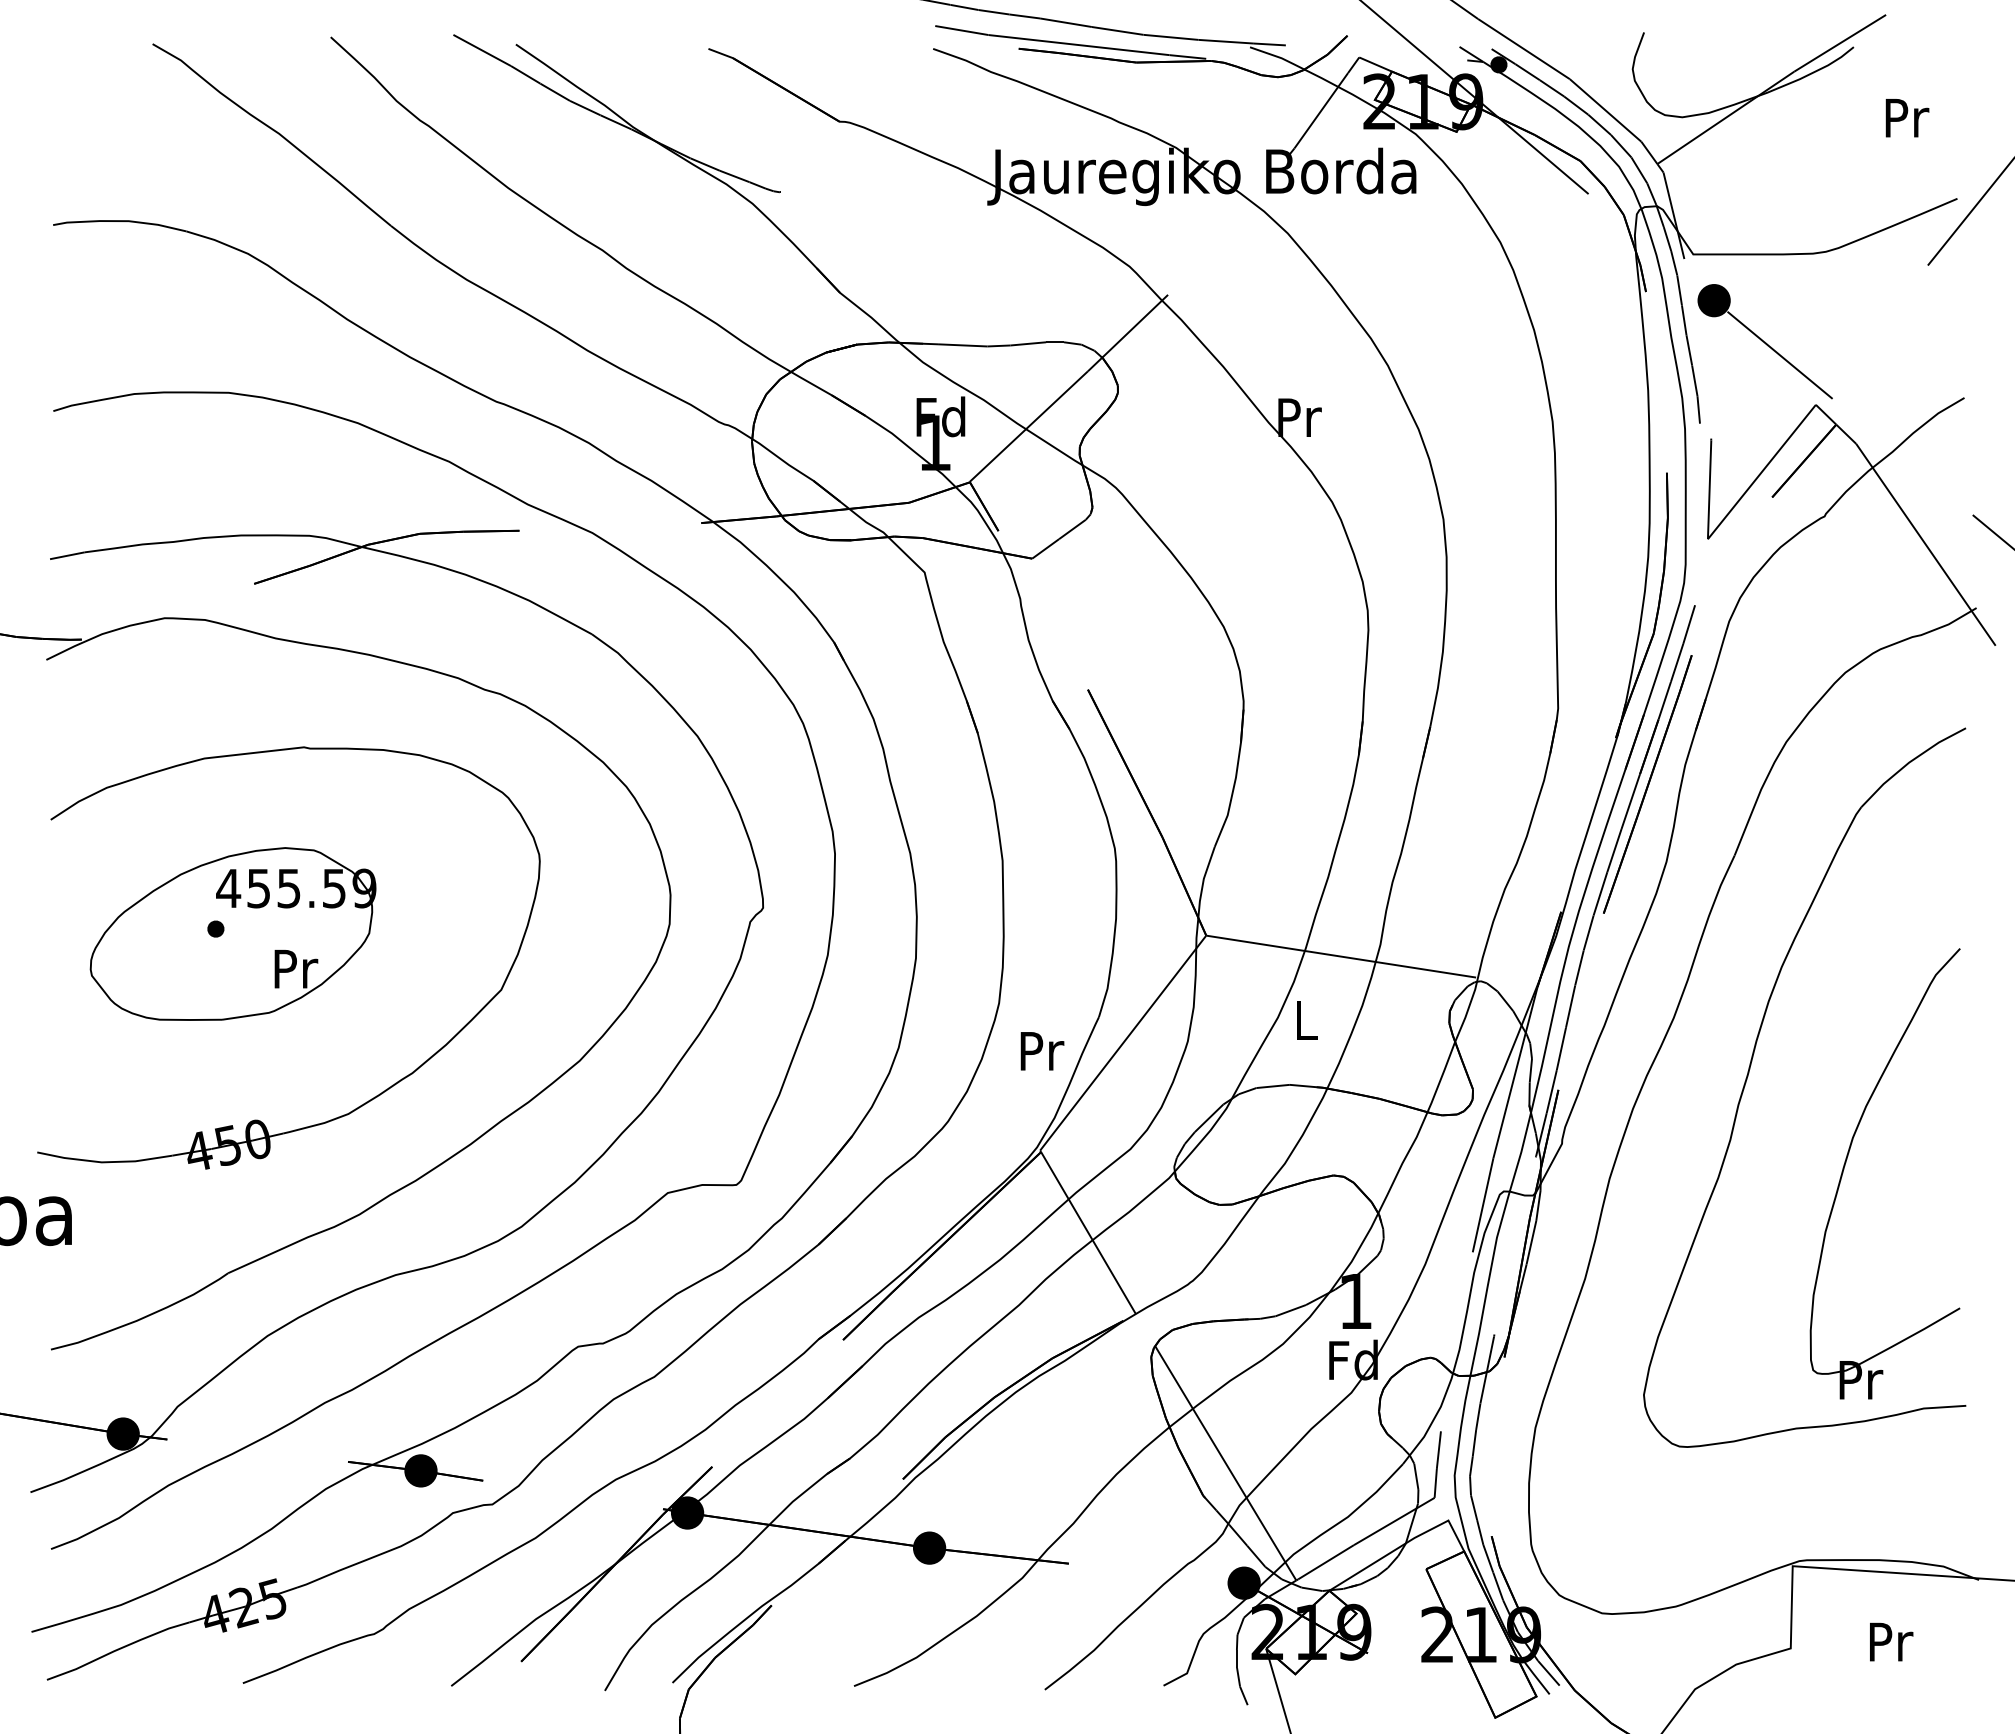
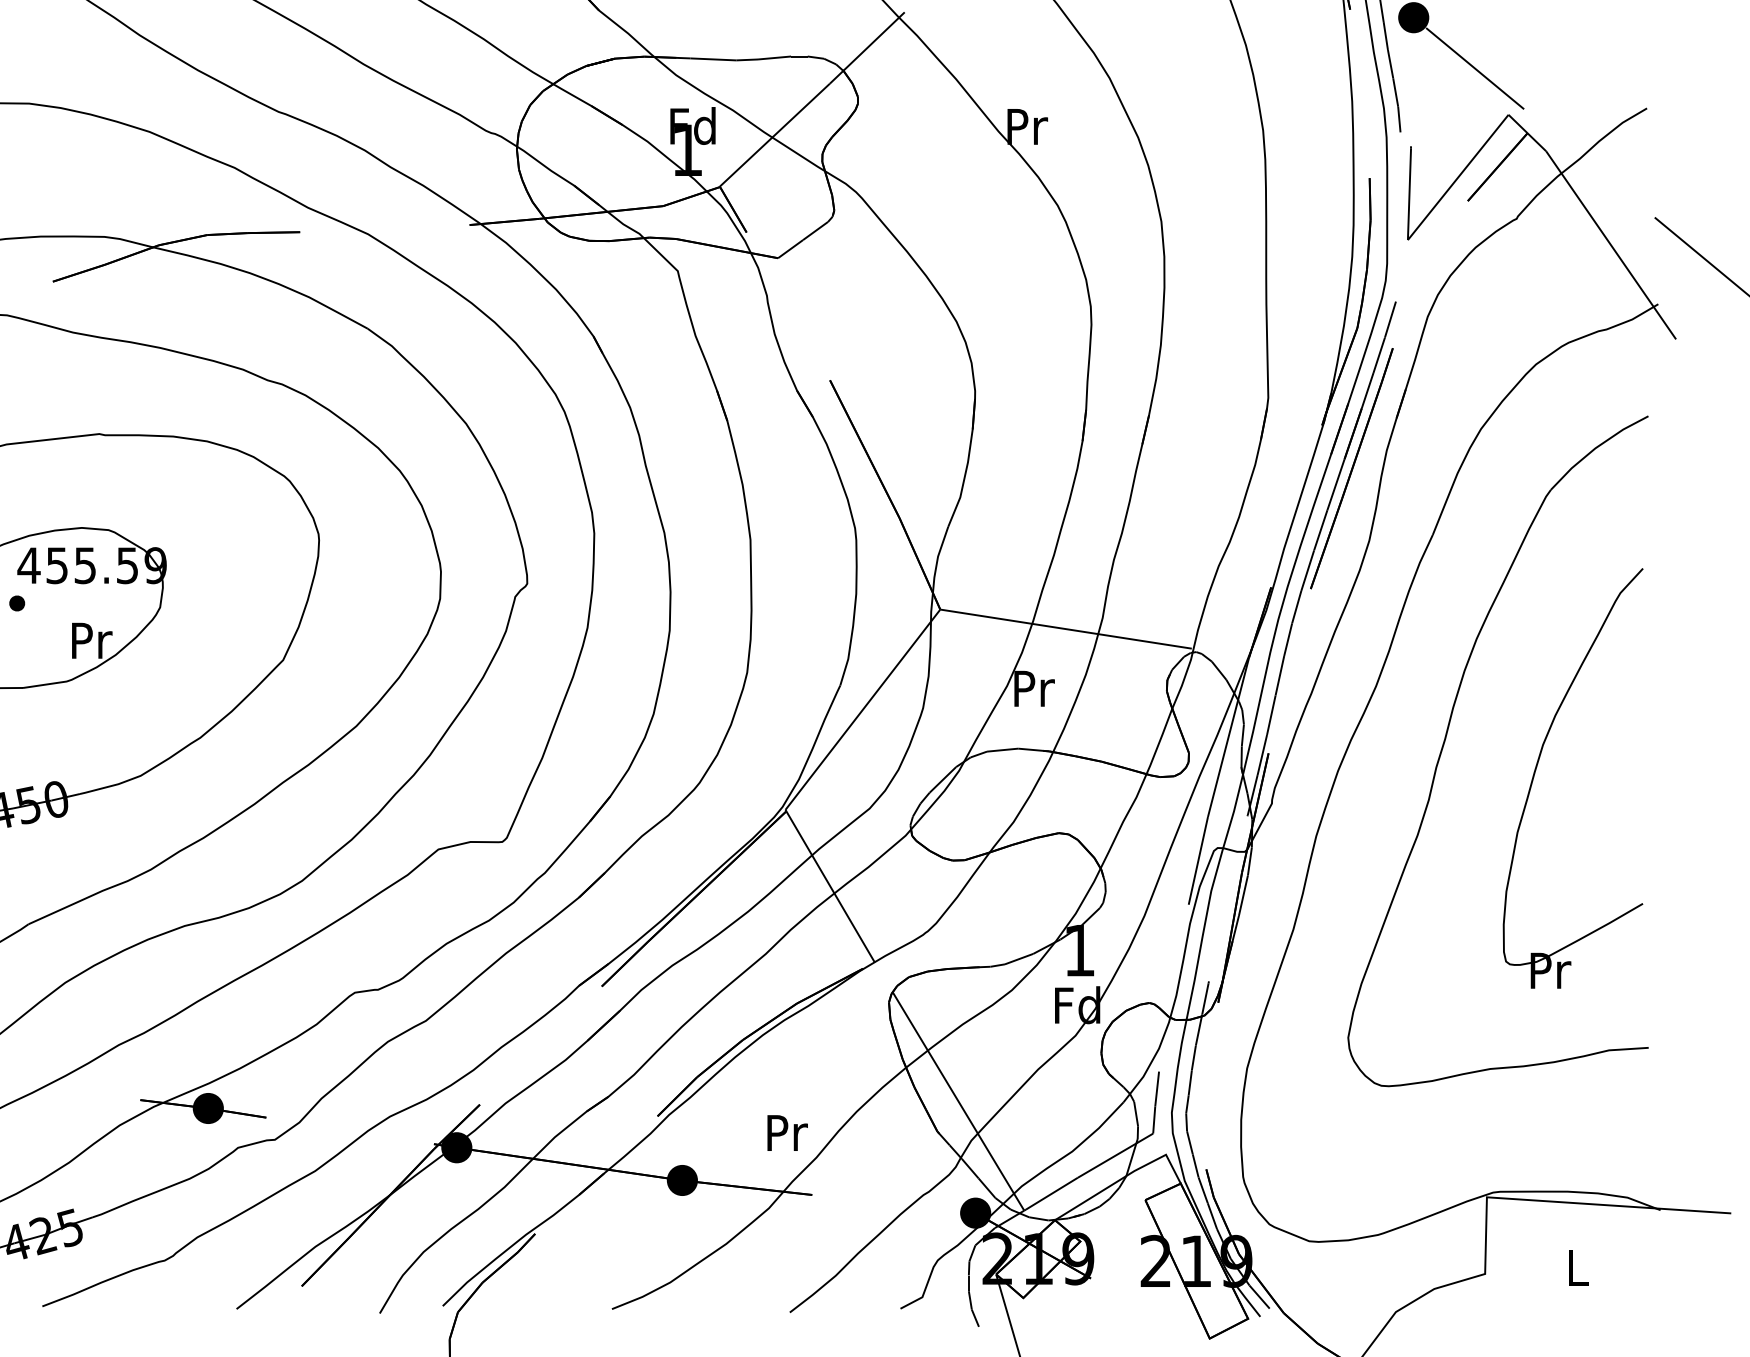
text: (1307, 1020) -> (1034, 688), L -> Pr
text: (1042, 1051) -> (787, 1133), moved
part: (1847, 1159) -> (1538, 765), moved
text: (1891, 1641) -> (1579, 1267), Pr -> L

